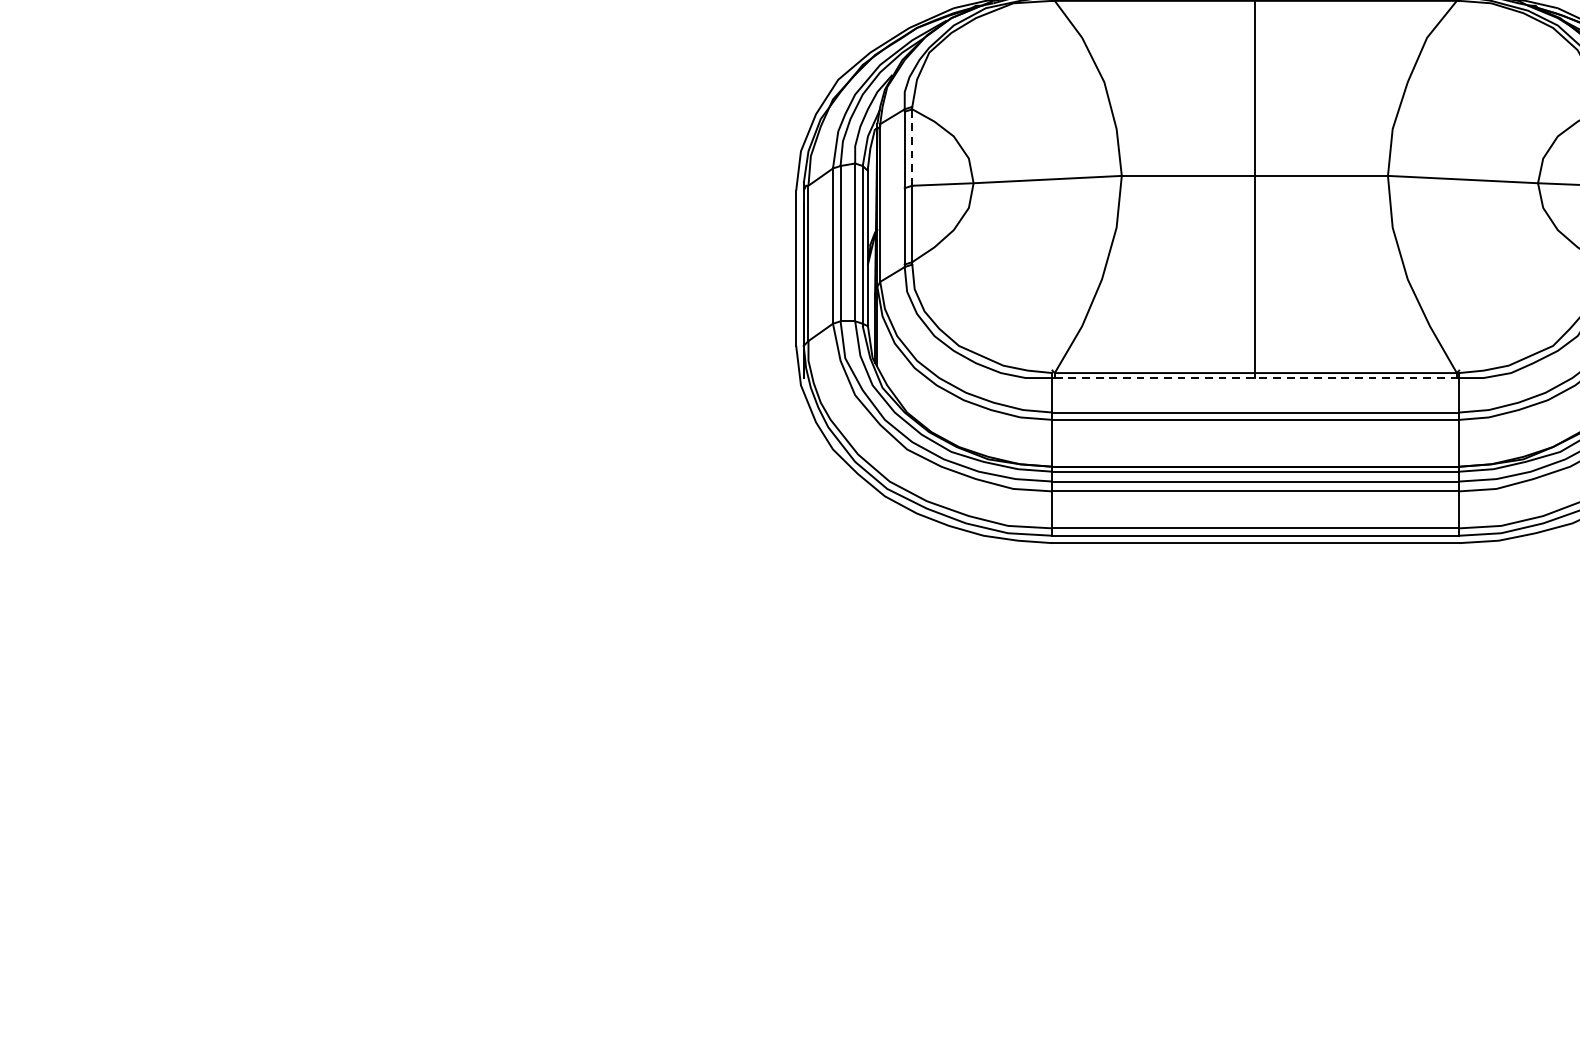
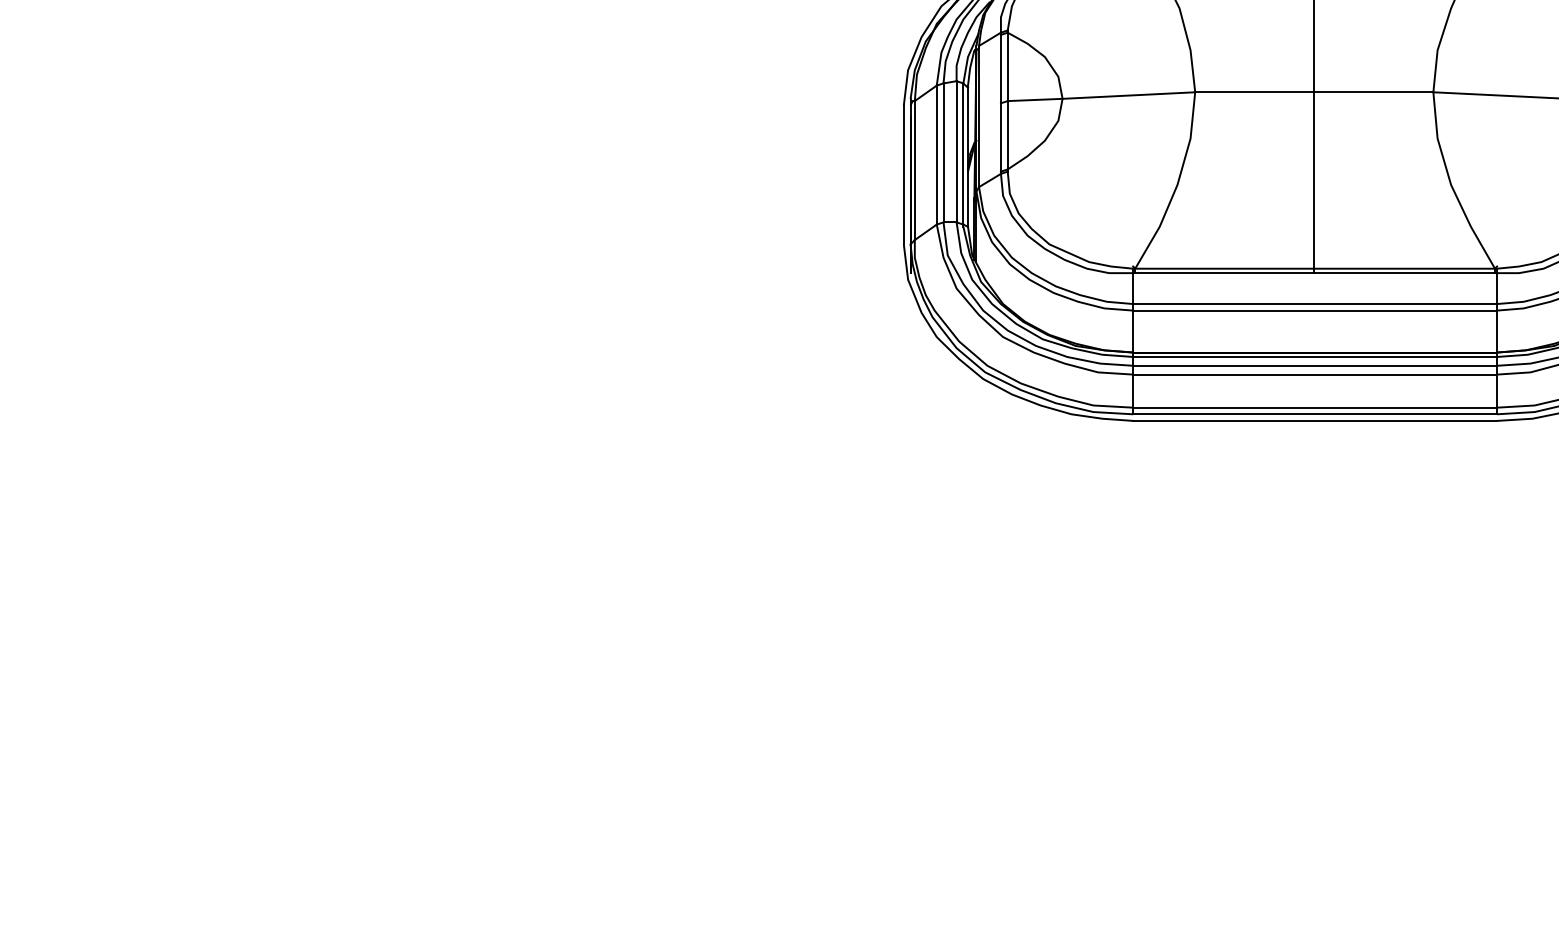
line: (912, 147) -> (1007, 66), dashed -> solid
line: (1256, 378) -> (1315, 273), dashed -> solid

